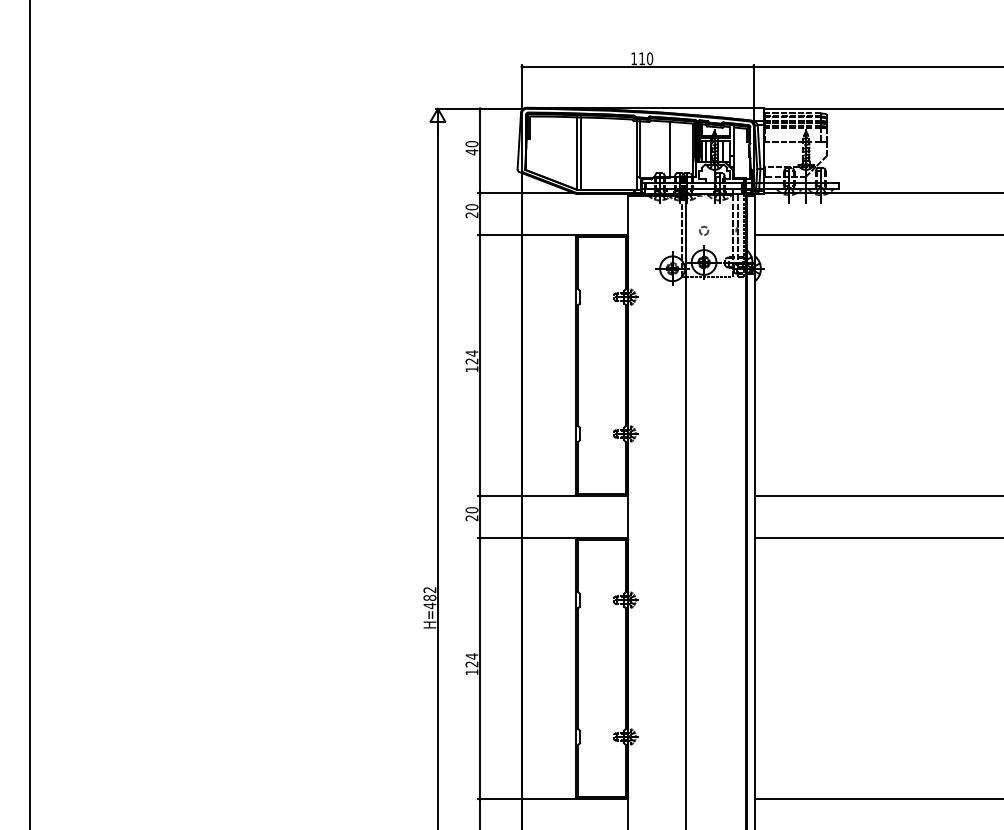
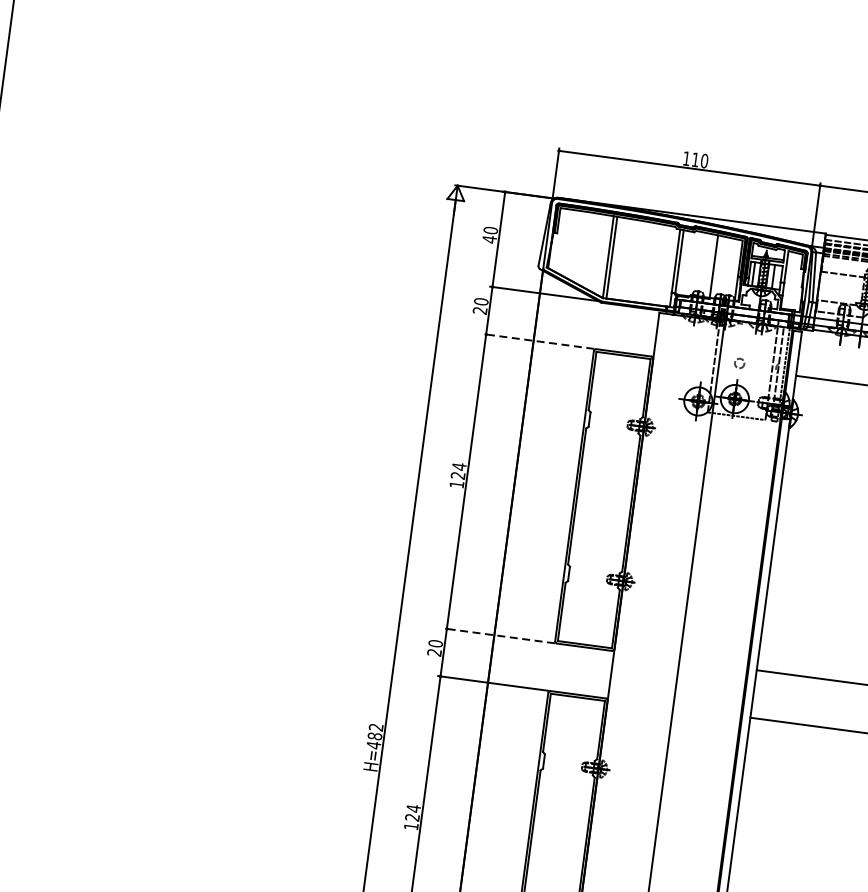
line: (526, 235) -> (538, 341), solid -> dashed
line: (526, 496) -> (499, 636), solid -> dashed

